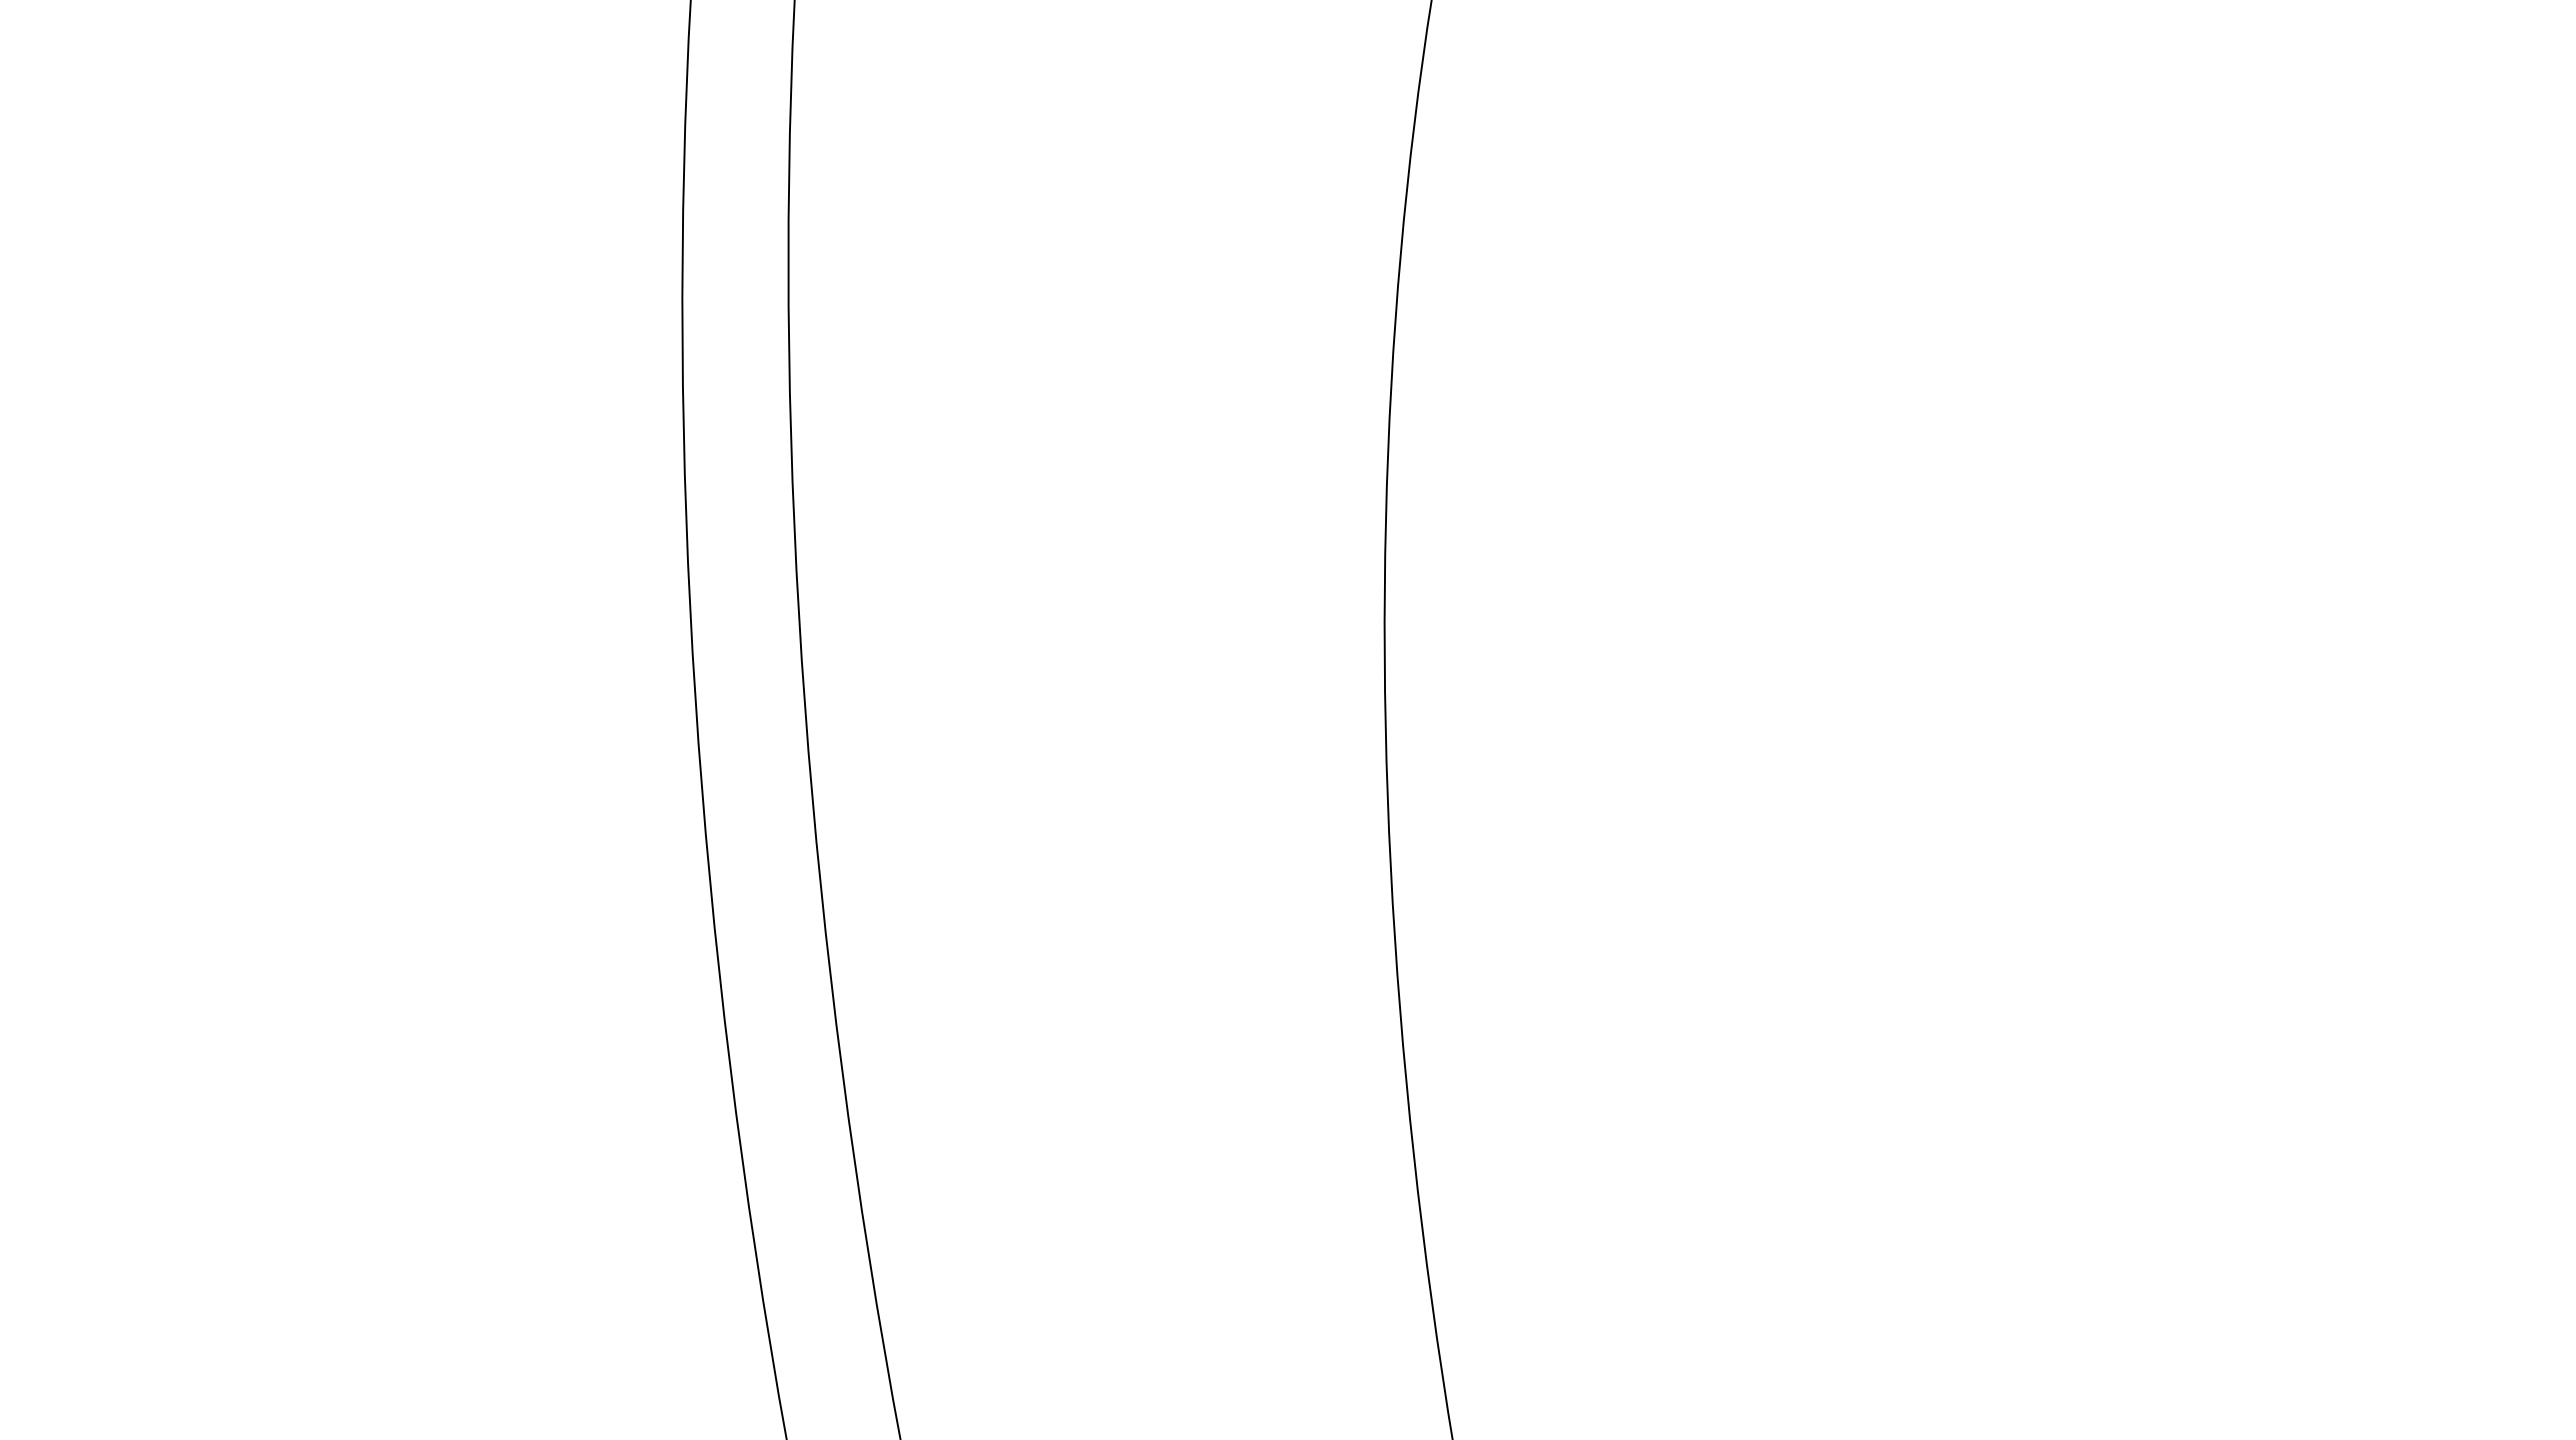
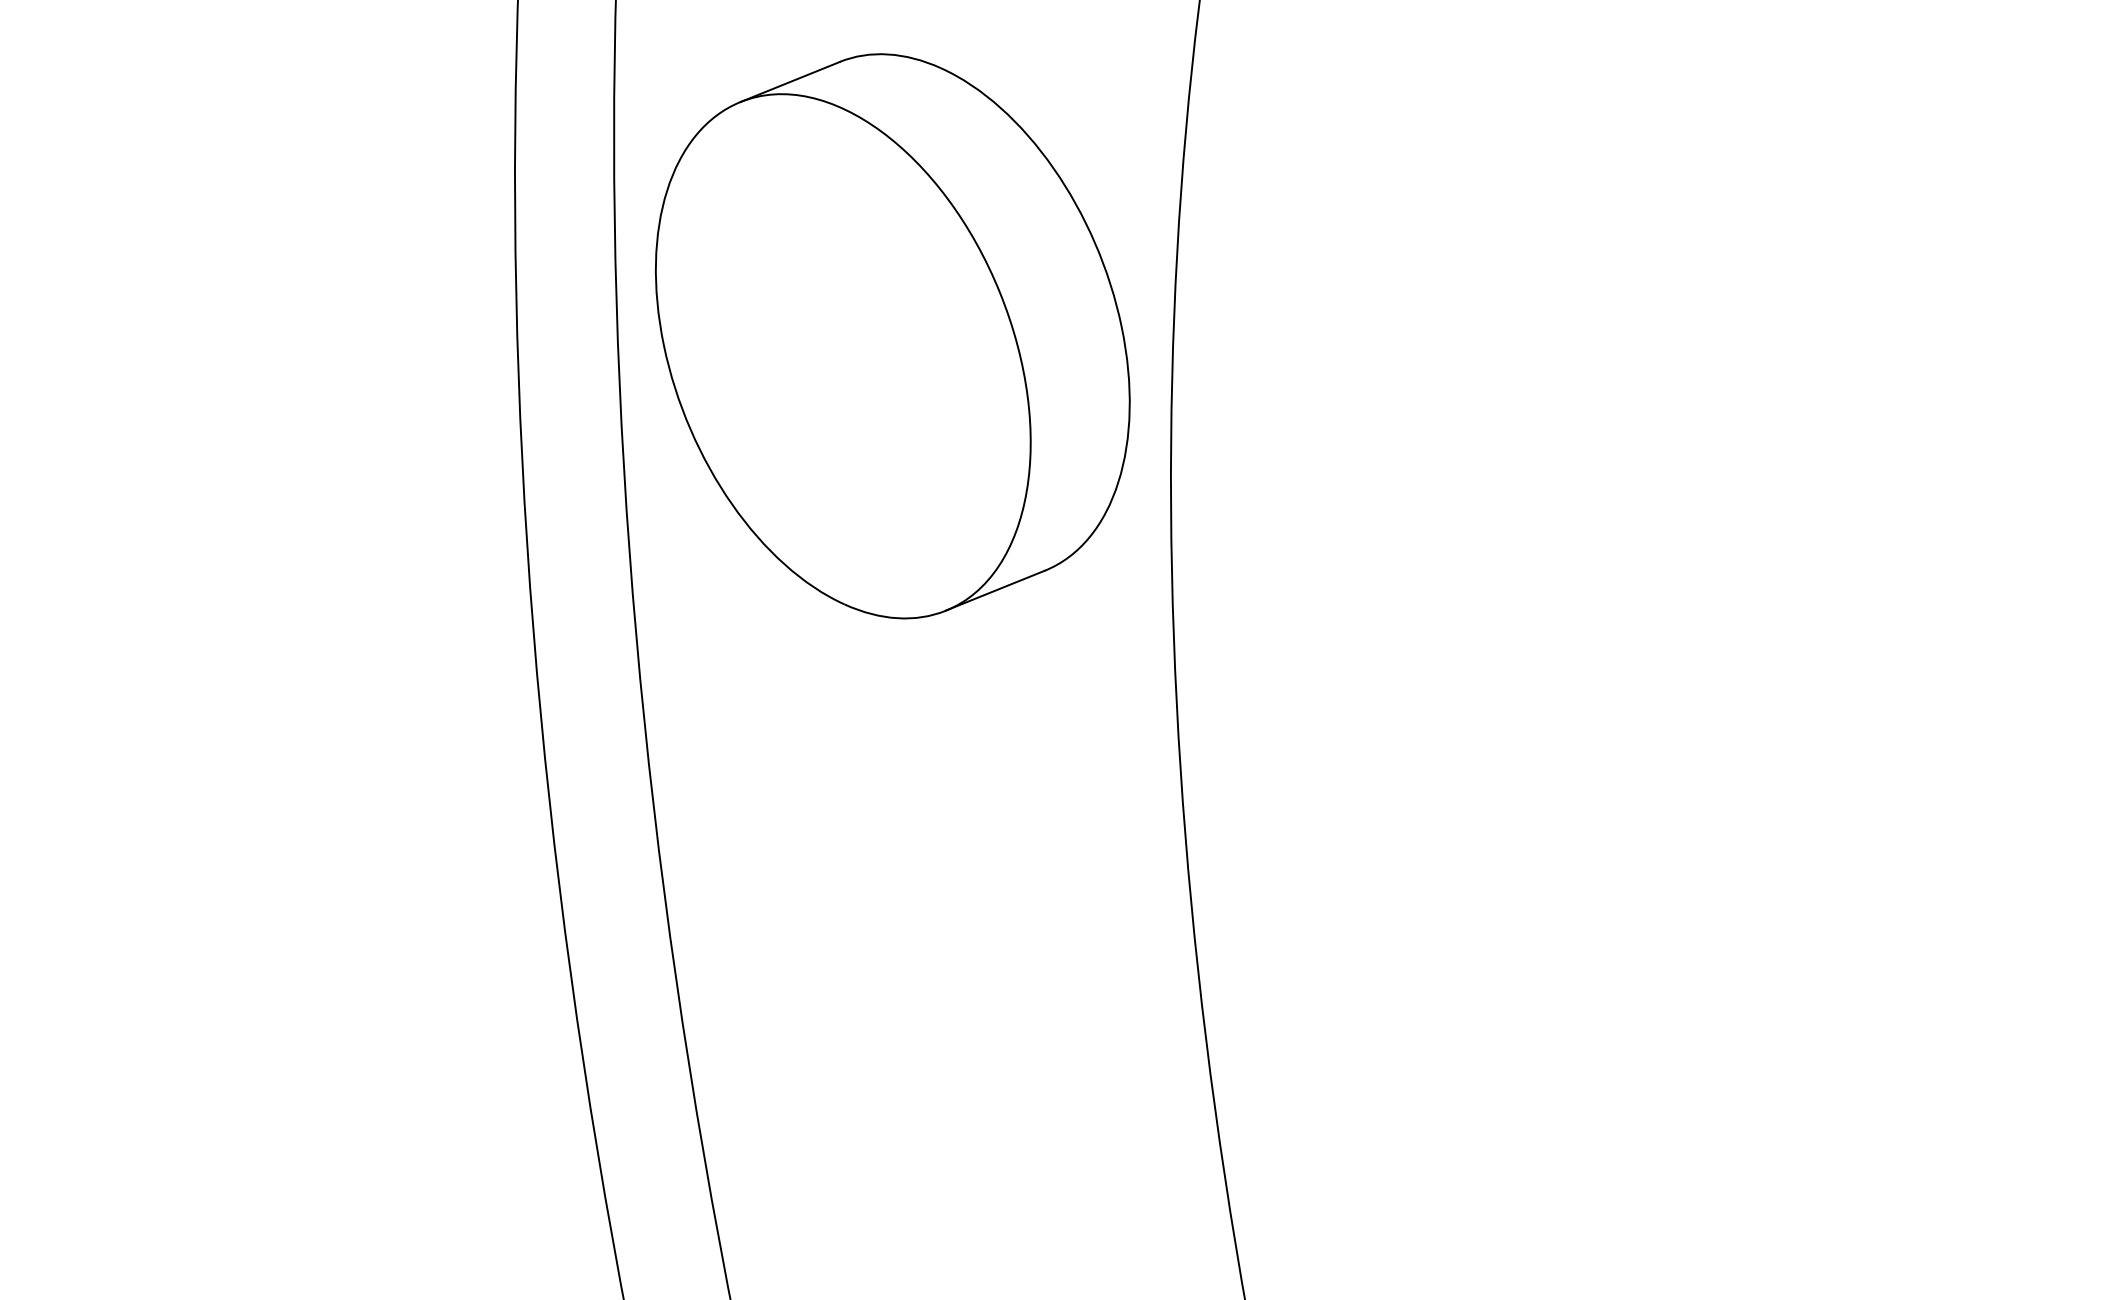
part: (1086, 474) -> (892, 335), added

